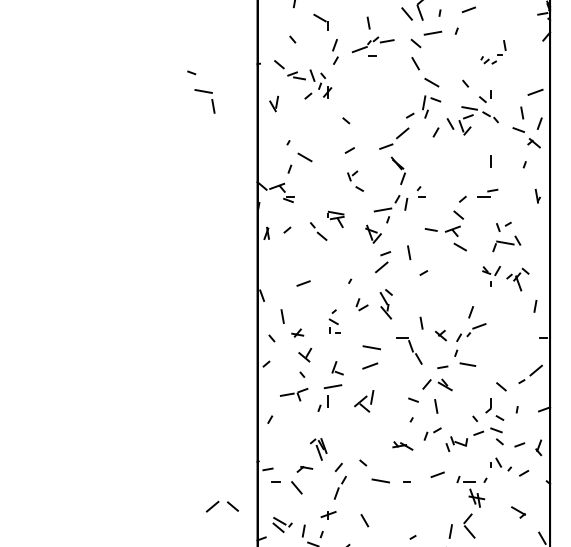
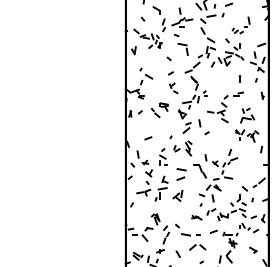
part: (492, 52) -> (240, 25), size x1.43
part: (201, 91) -> (181, 44), moved
part: (334, 320) -> (163, 156), size x1.43
part: (222, 506) -> (197, 247), moved

